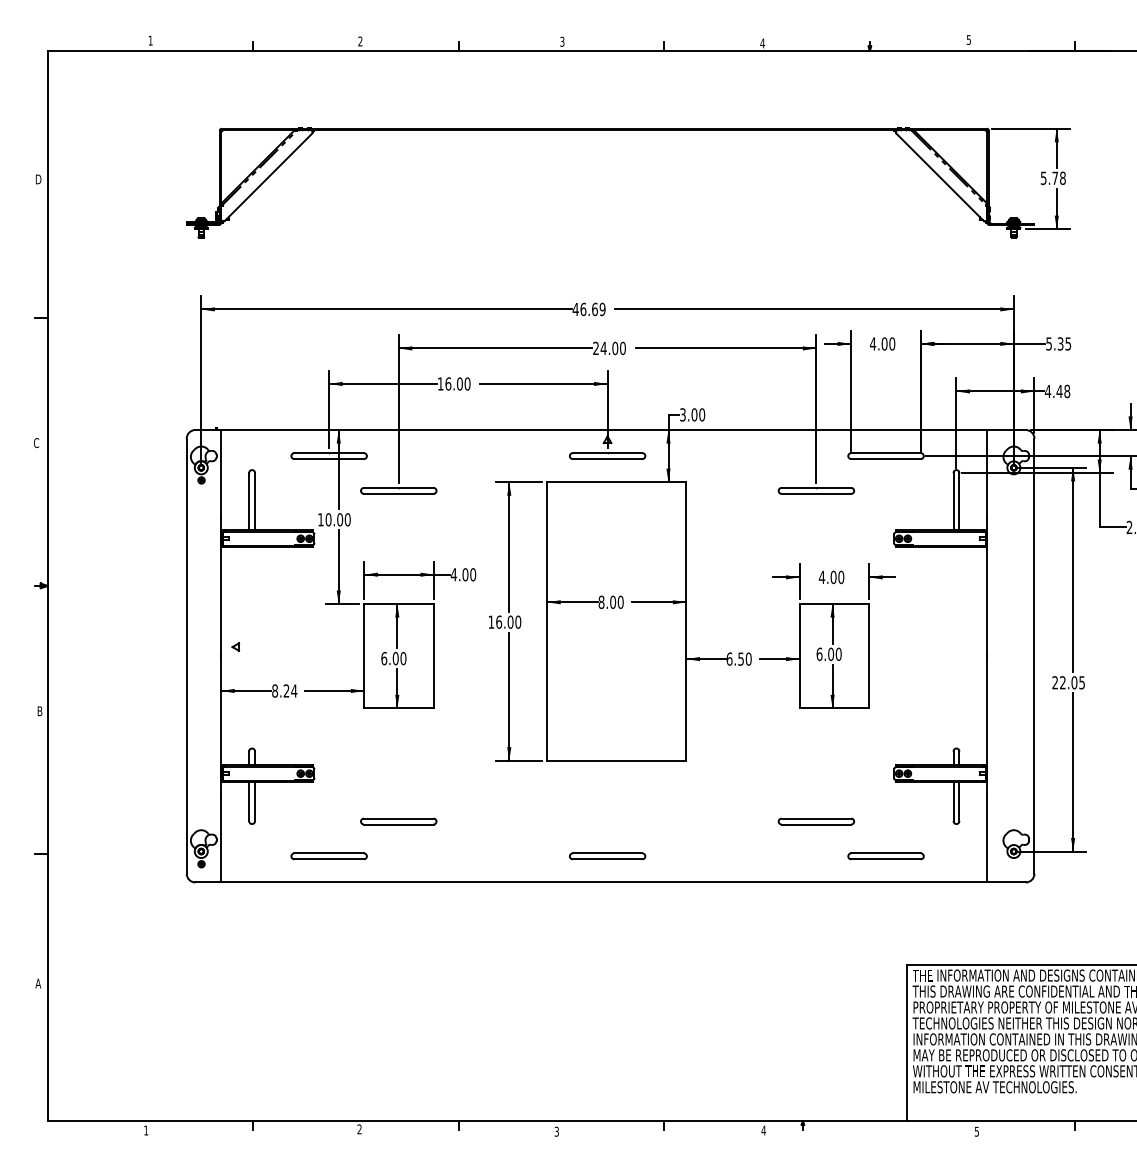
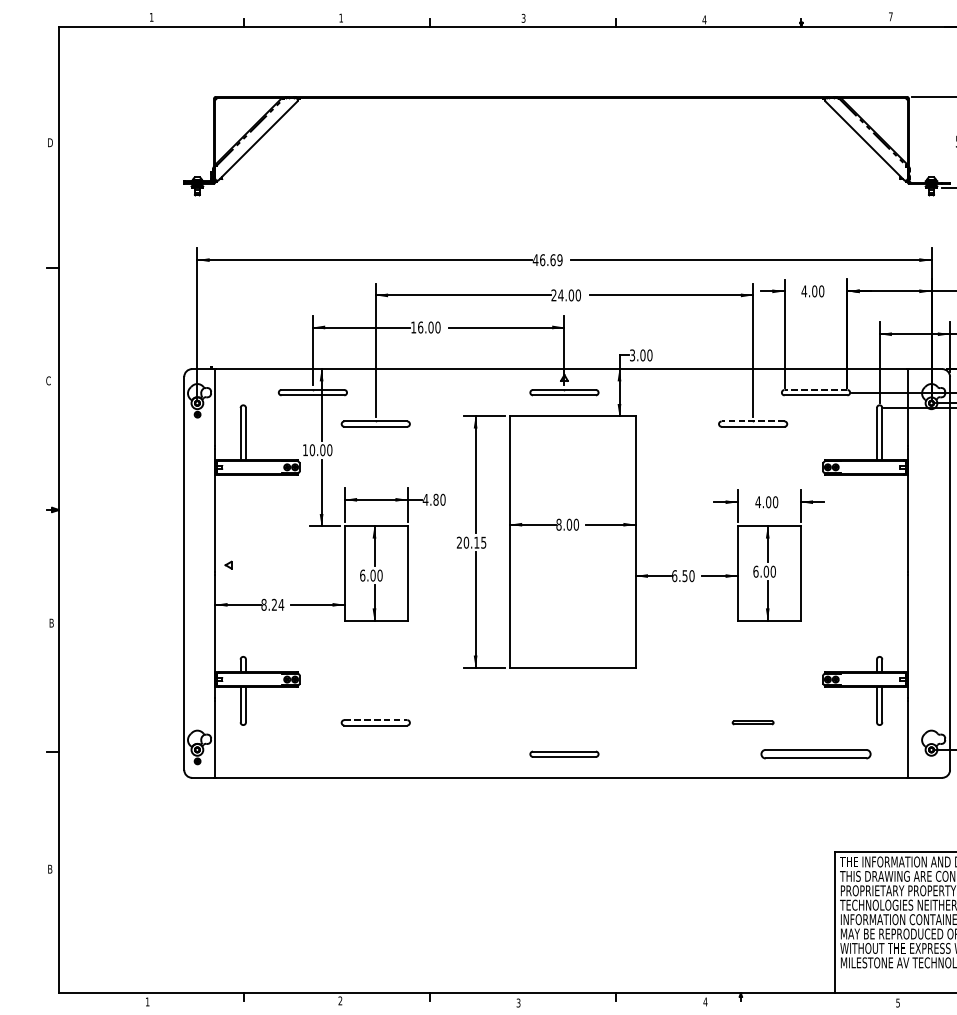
text: (968, 40) -> (890, 17), 5 -> 7
text: (360, 41) -> (341, 18), 2 -> 1
line: (886, 453) -> (816, 390), solid -> dashed
line: (816, 487) -> (753, 421), solid -> dashed
text: (465, 574) -> (436, 499), 4.00 -> 4.80
text: (504, 621) -> (471, 542), 16.00 -> 20.15
line: (398, 818) -> (375, 720), solid -> dashed
part: (816, 821) -> (753, 722), size x0.6
part: (328, 856) -> (312, 754), removed
part: (885, 856) -> (815, 754), size x1.6
text: (38, 983) -> (50, 869), A -> B

